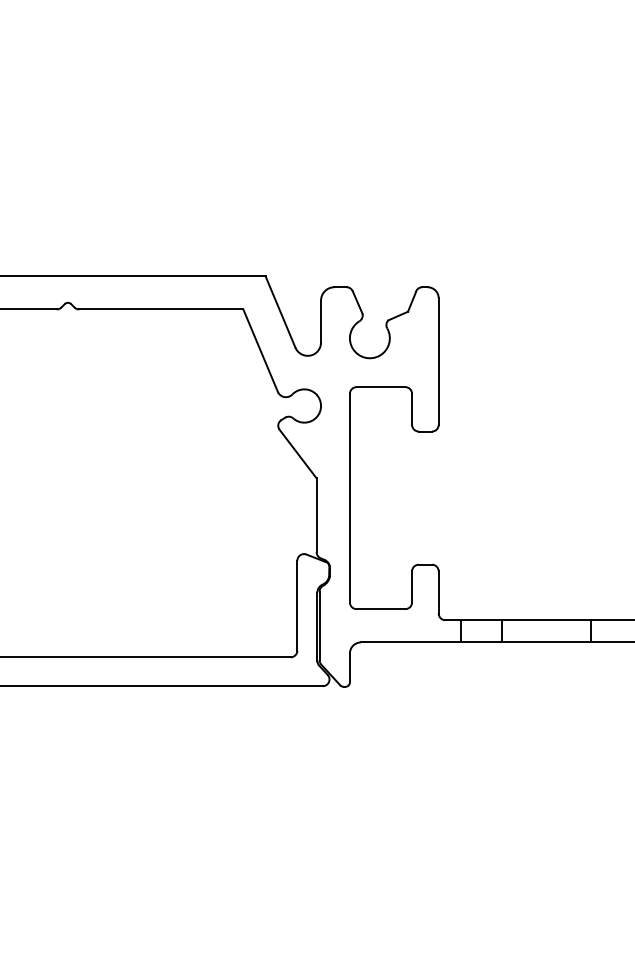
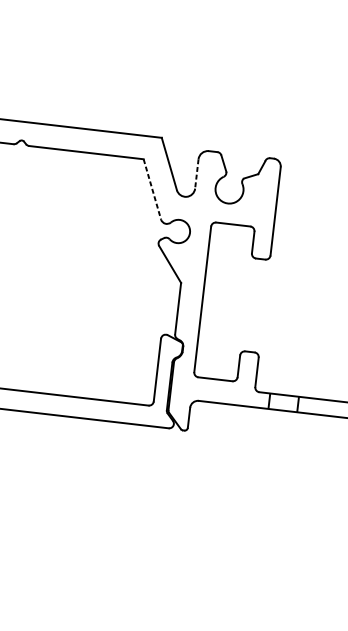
line: (321, 321) -> (197, 173), solid -> dashed
line: (260, 350) -> (152, 189), solid -> dashed

